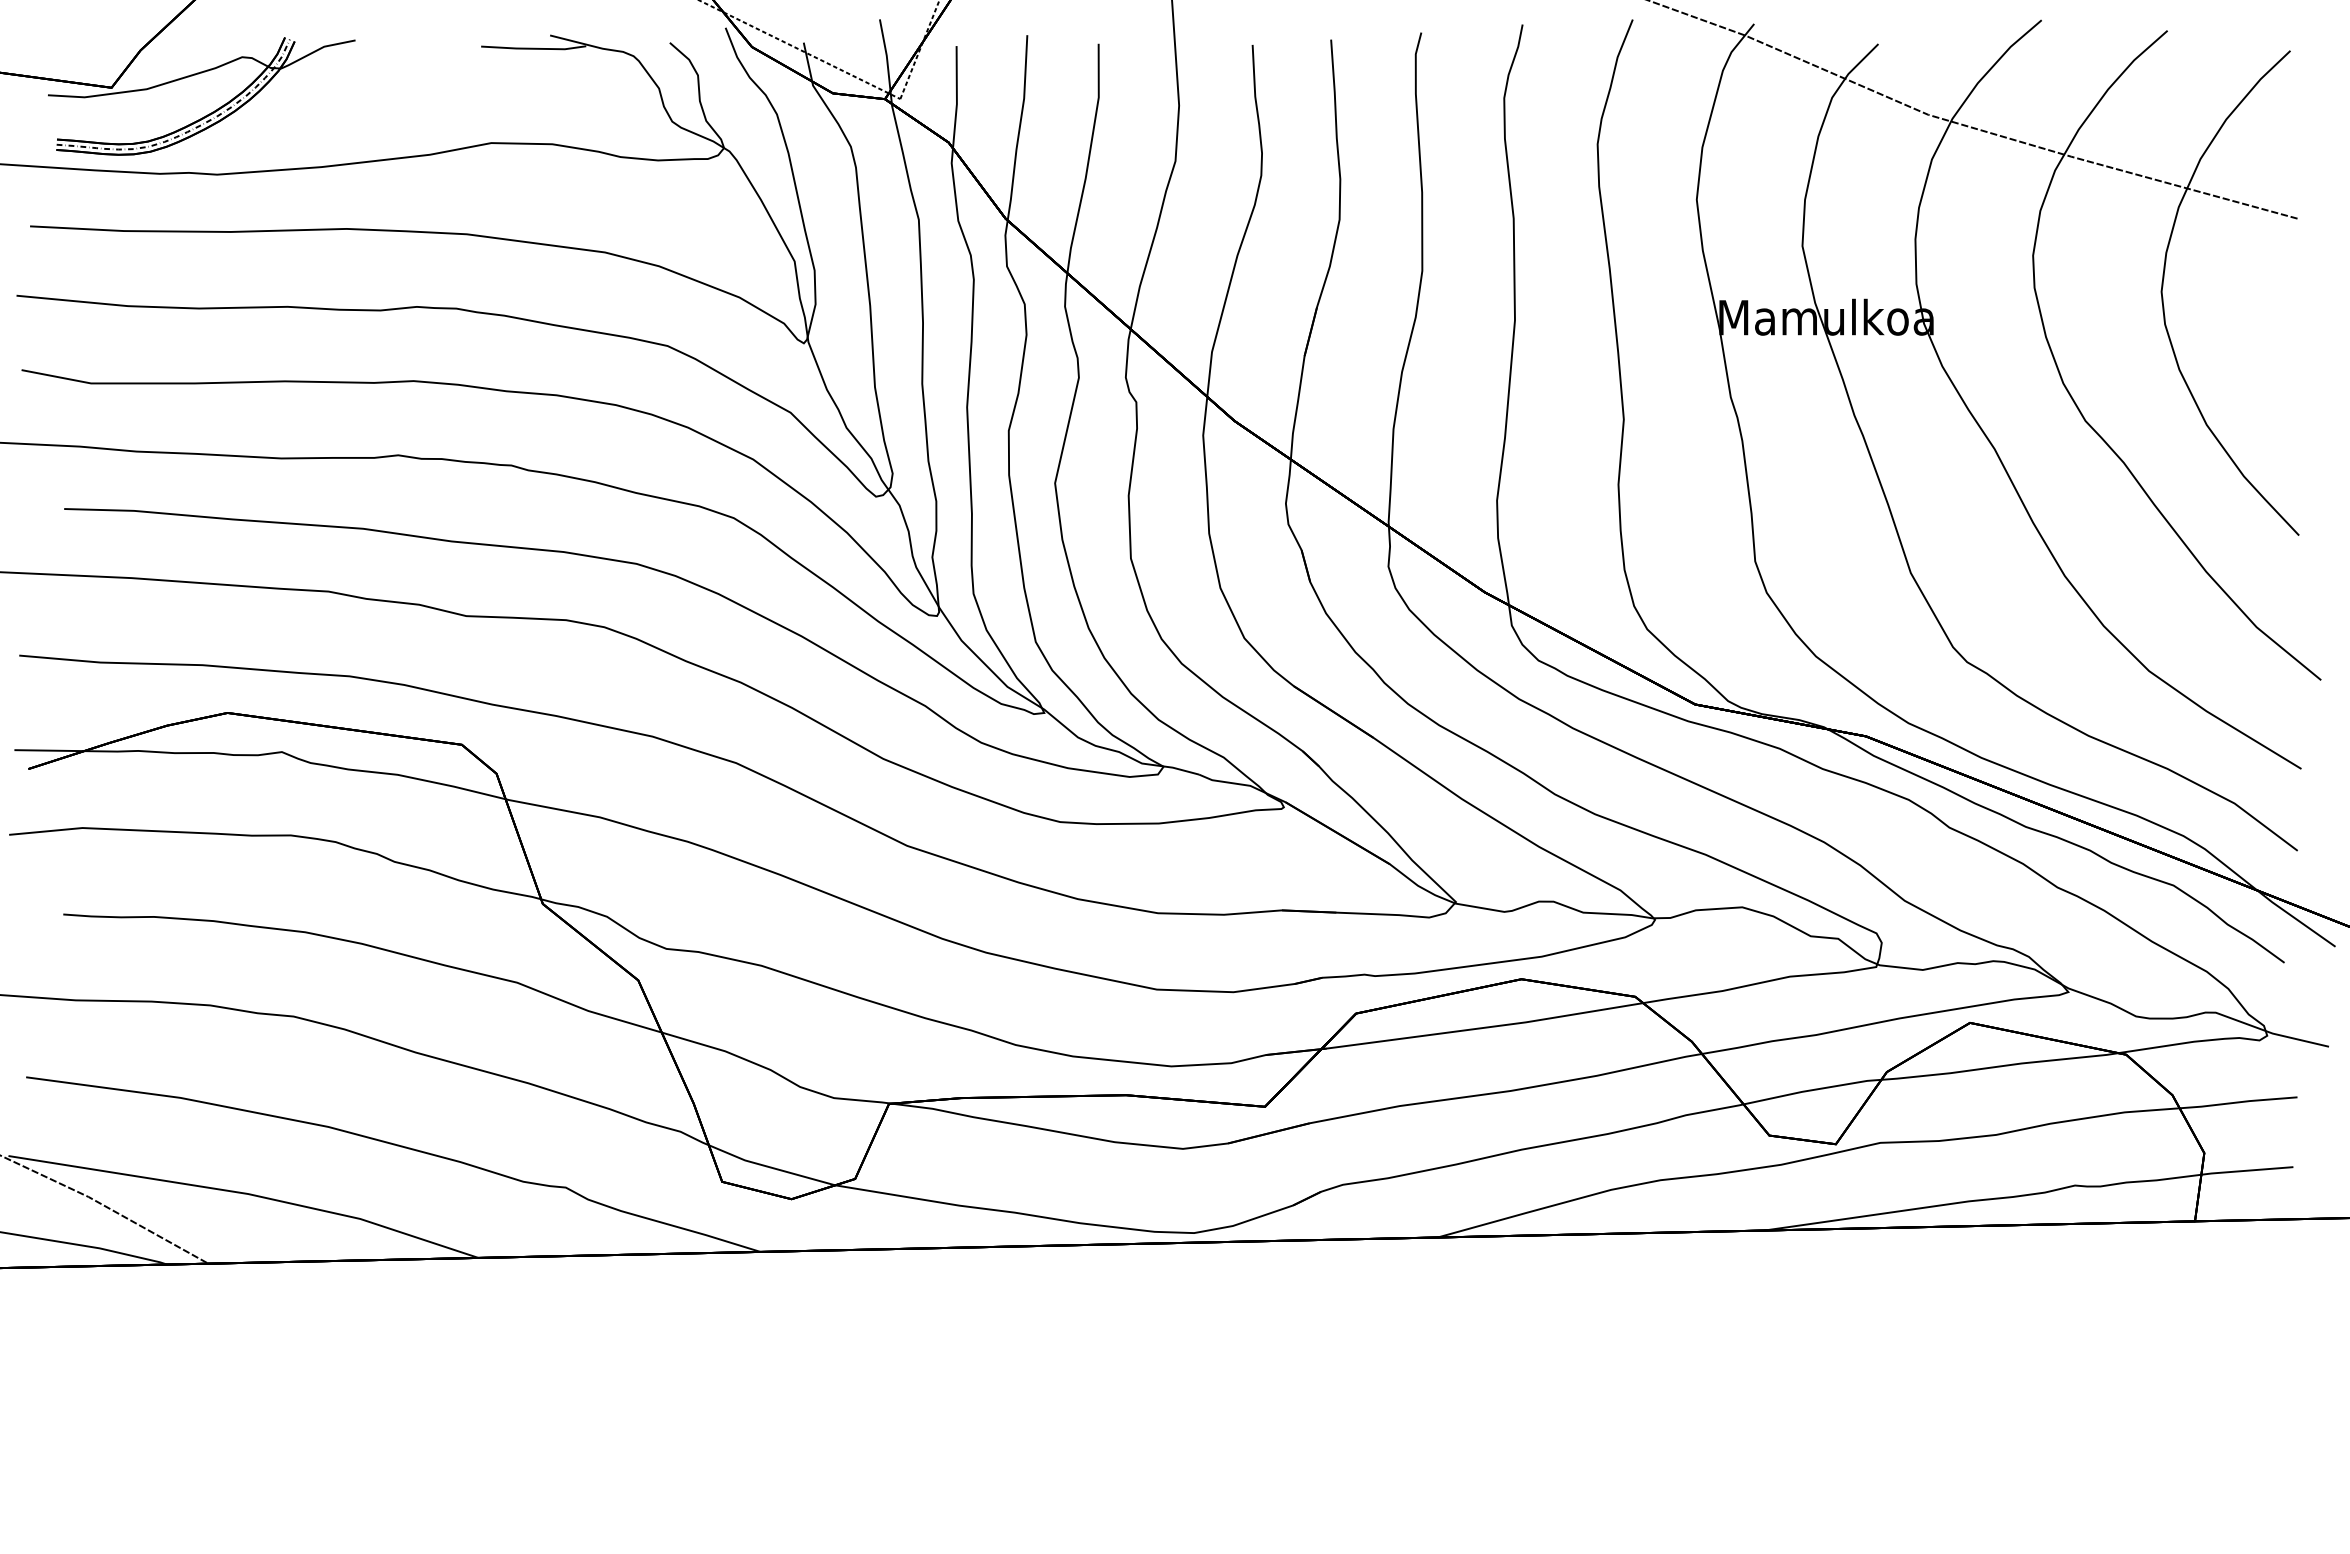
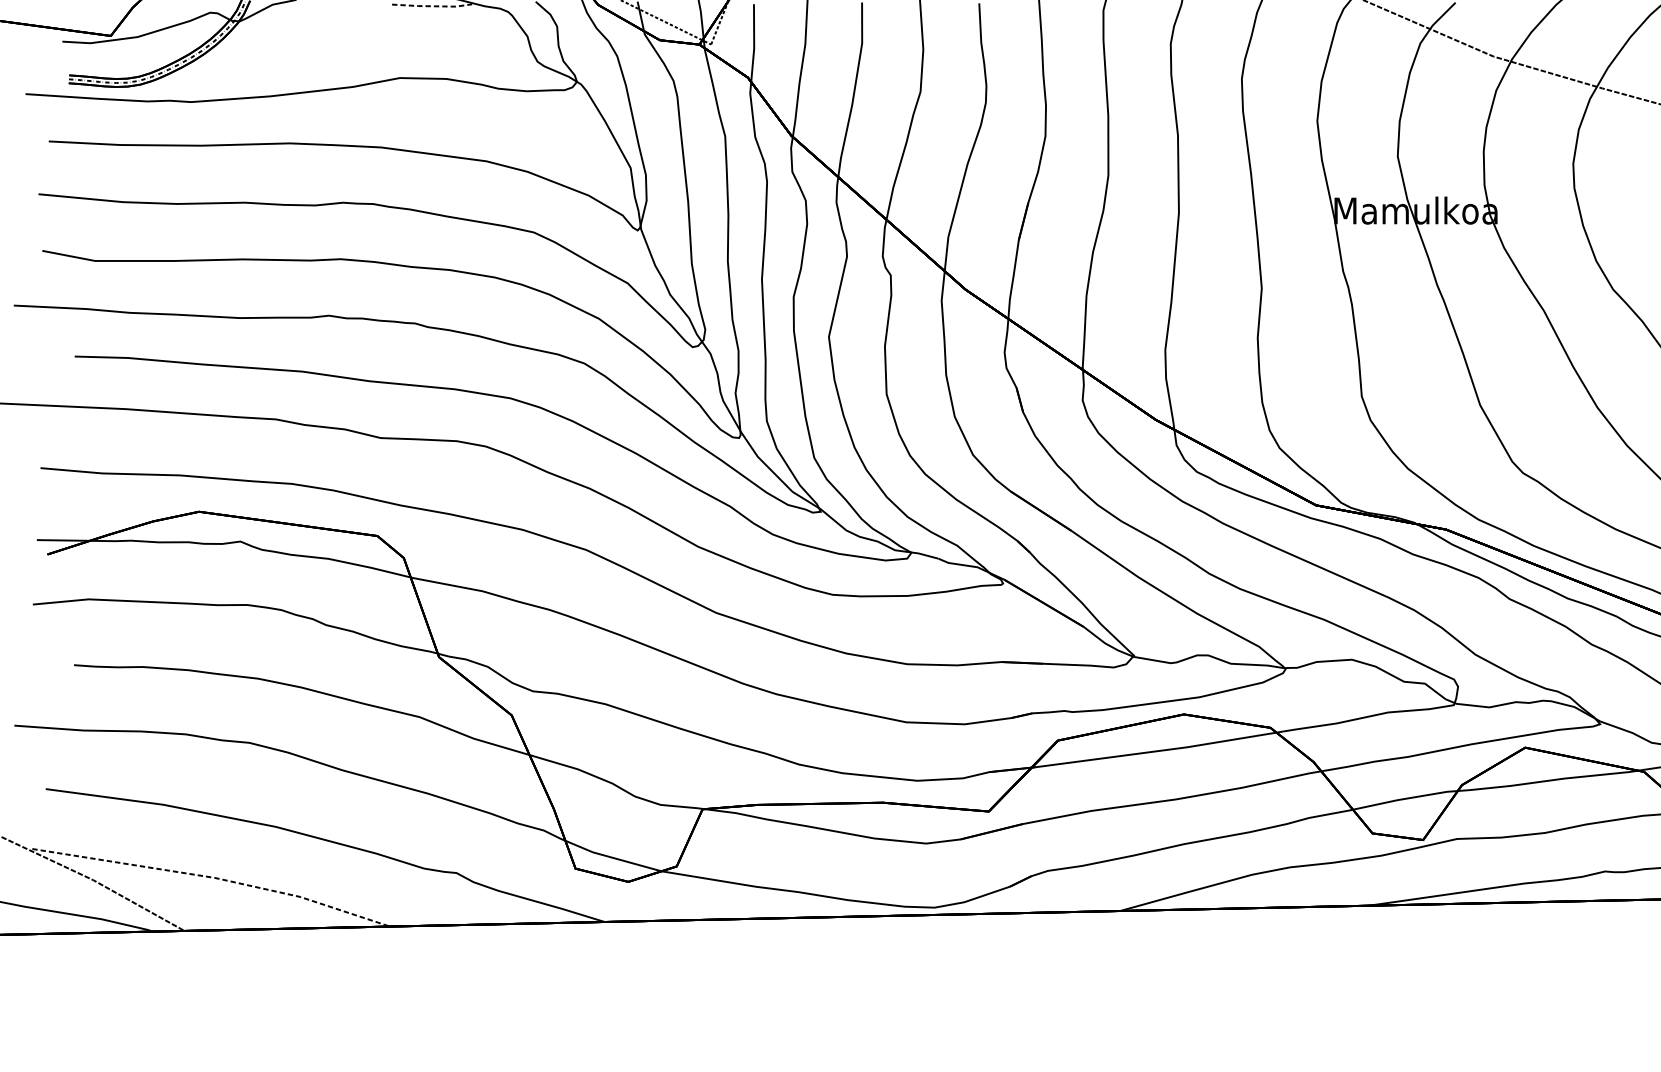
line: (534, 48) -> (432, 6), solid -> dashed
line: (248, 1194) -> (215, 878), solid -> dashed

